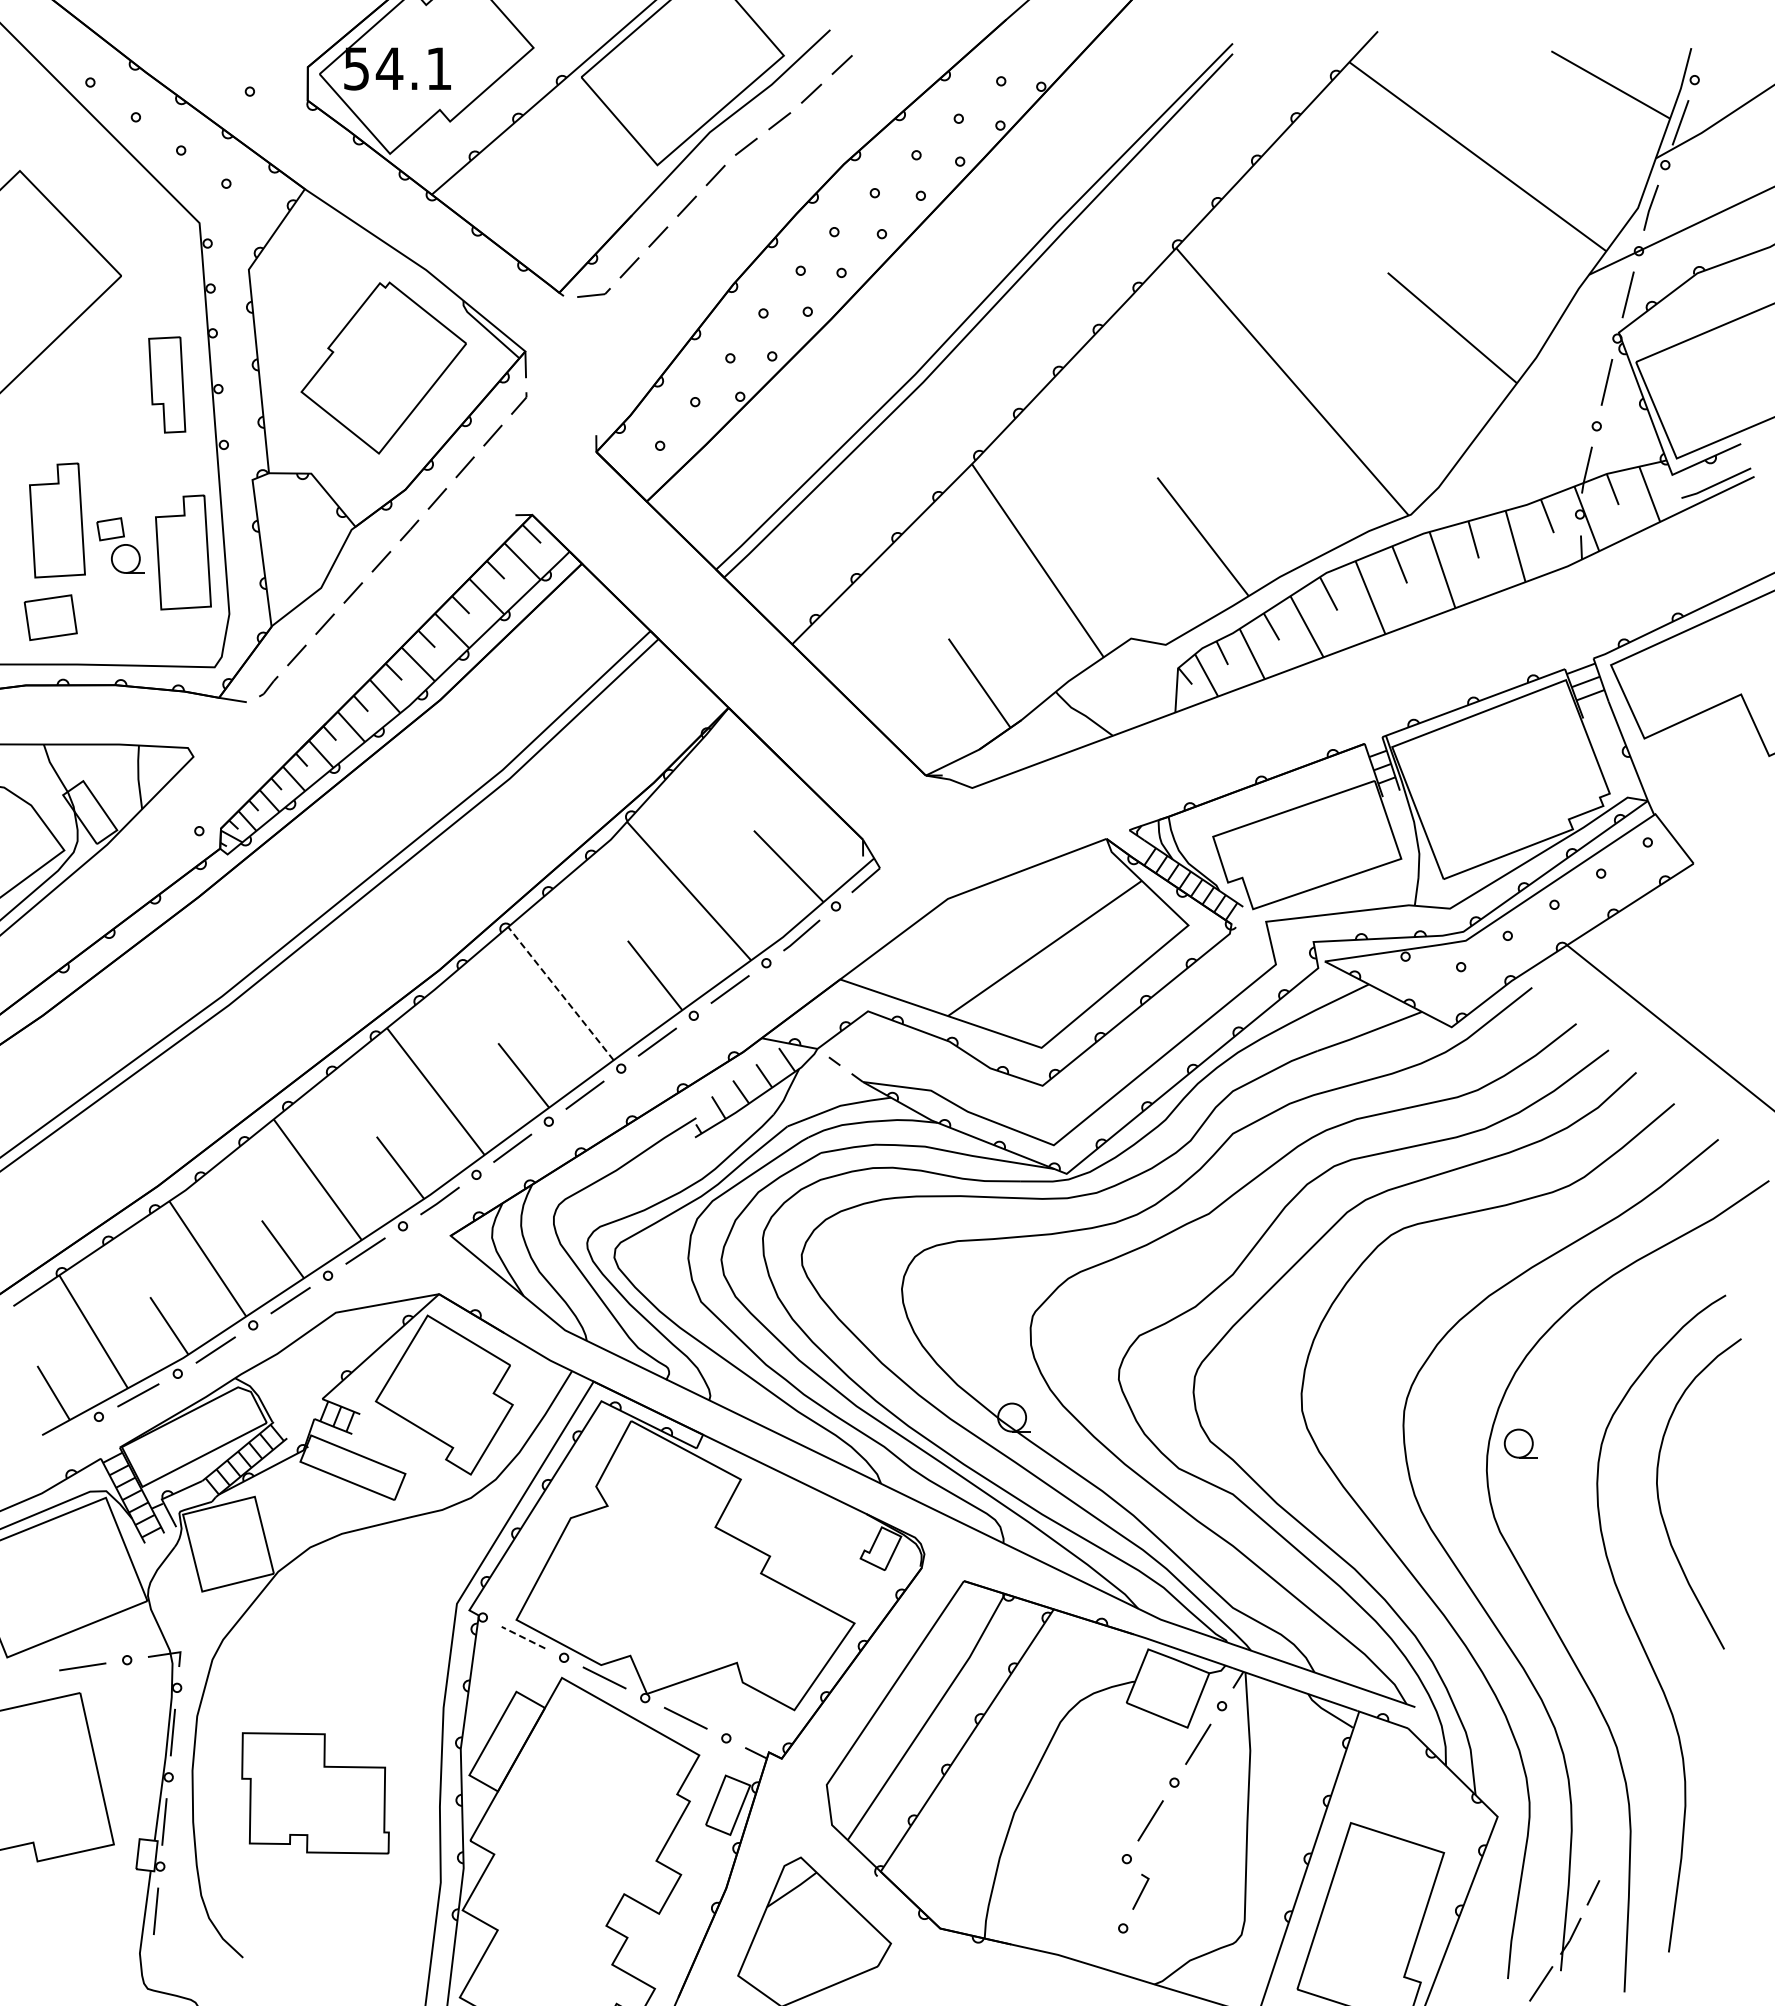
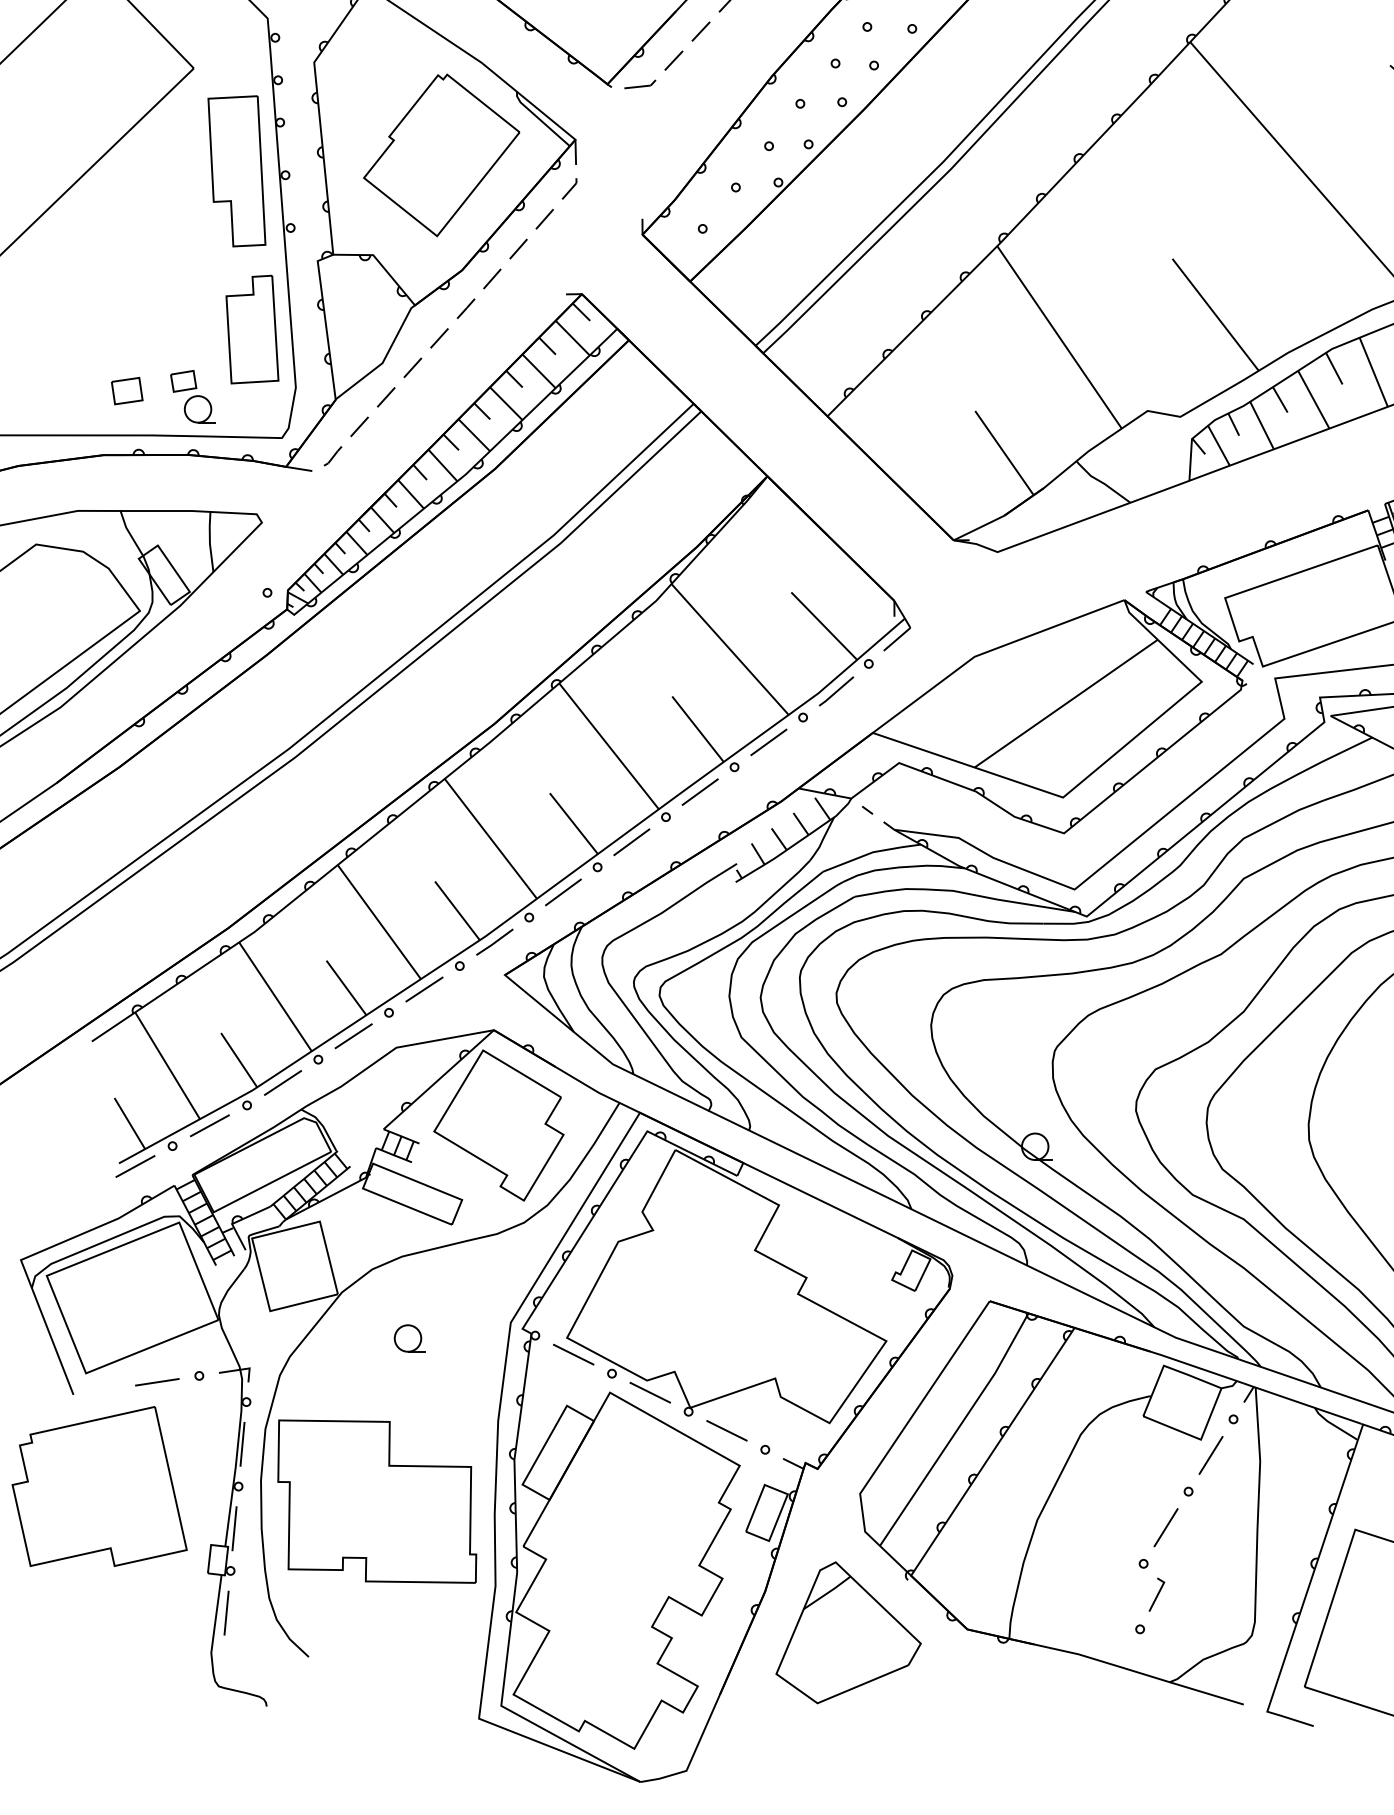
part: (167, 384) -> (237, 170), size x1.67
part: (57, 520) -> (133, 299), removed
part: (120, 545) -> (192, 396), moved
part: (50, 617) -> (126, 391), size x0.62
line: (560, 993) -> (608, 746), dashed -> solid
line: (59, 1438) -> (135, 1166), added
part: (349, 1620) -> (409, 1338), added
line: (523, 1637) -> (573, 1354), dashed -> solid
part: (315, 1793) -> (377, 1501), size x1.43

